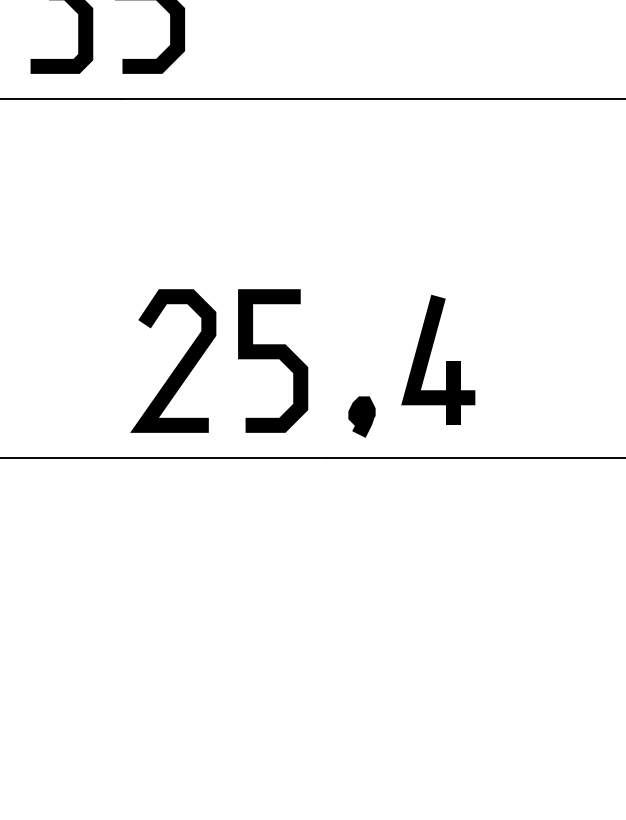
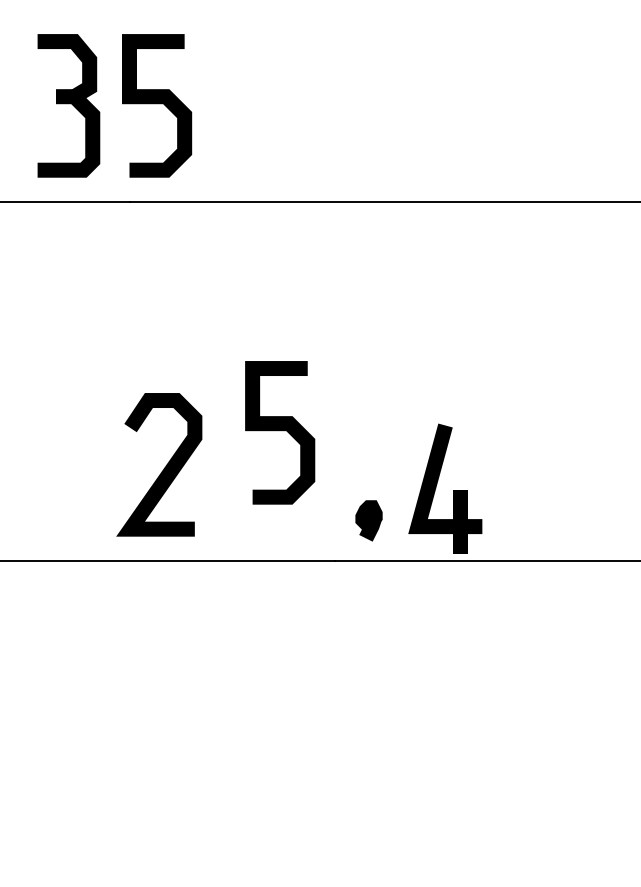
curve: (273, 359) -> (280, 431), moved
part: (446, 361) -> (453, 490), moved
curve: (177, 364) -> (163, 468), moved

